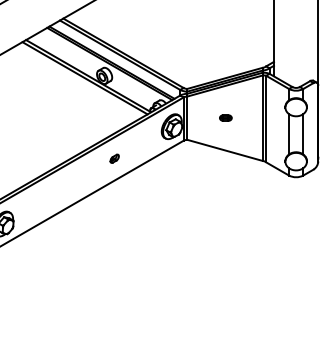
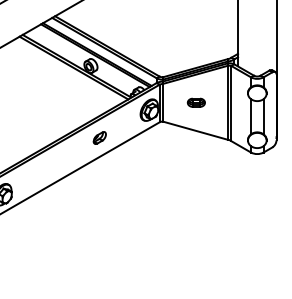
part: (224, 117) -> (195, 102), size x1.67
part: (114, 158) -> (99, 137), size x1.67

